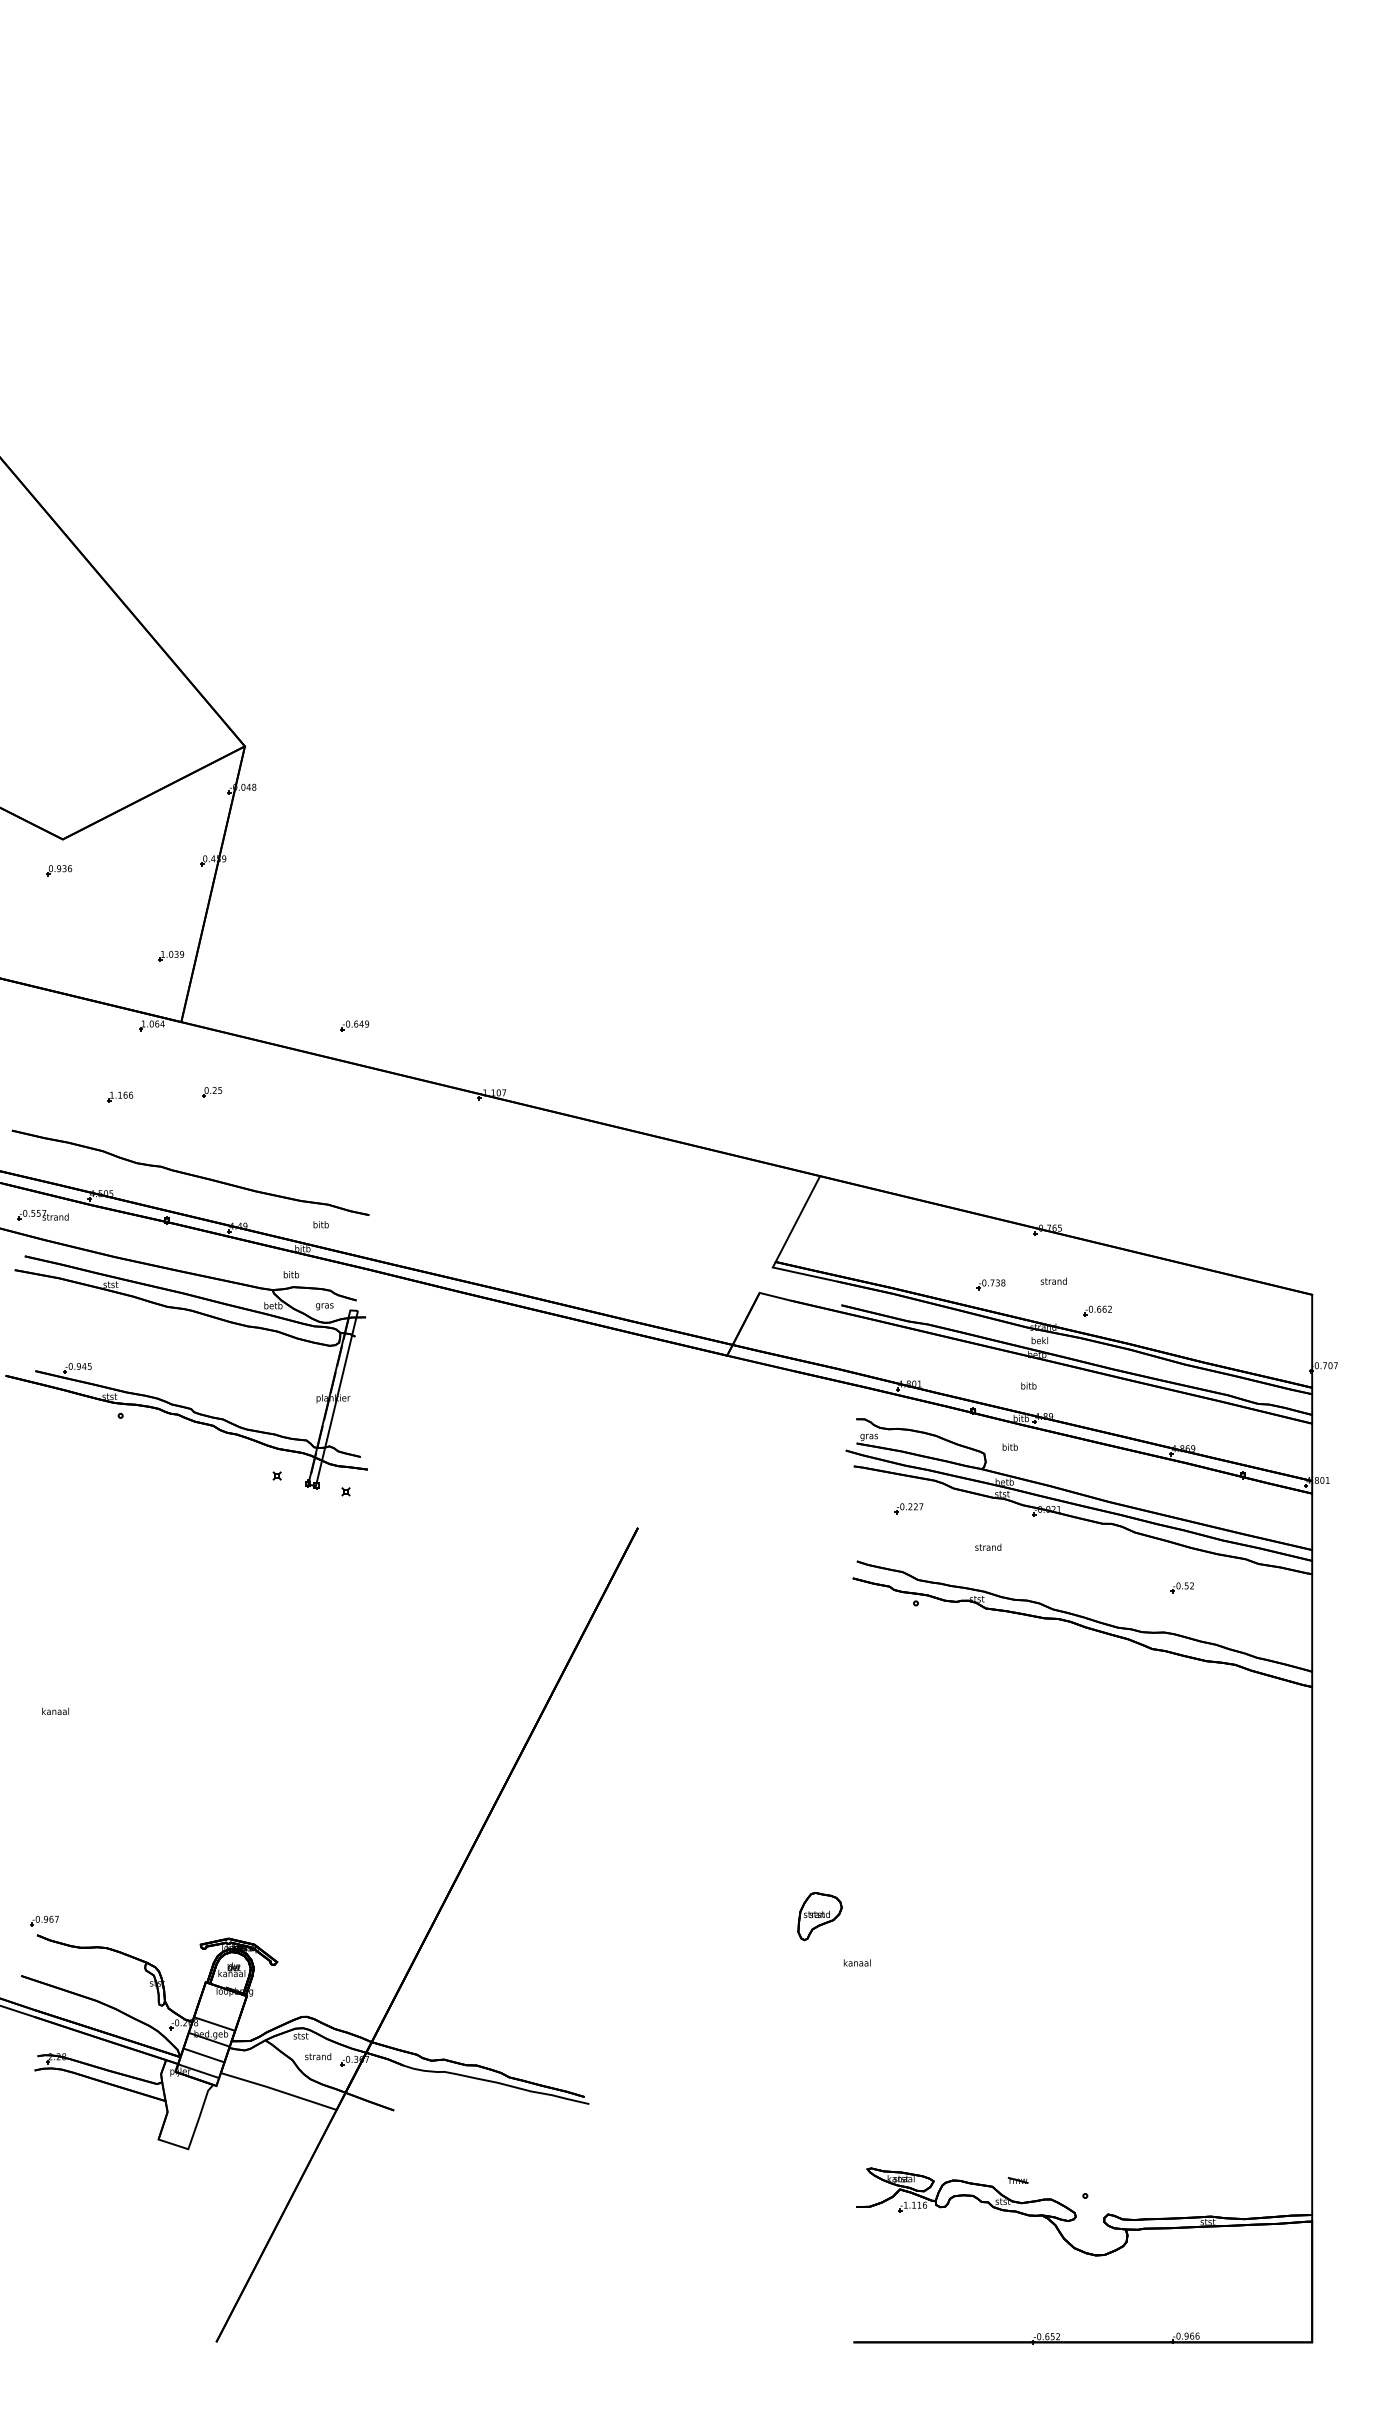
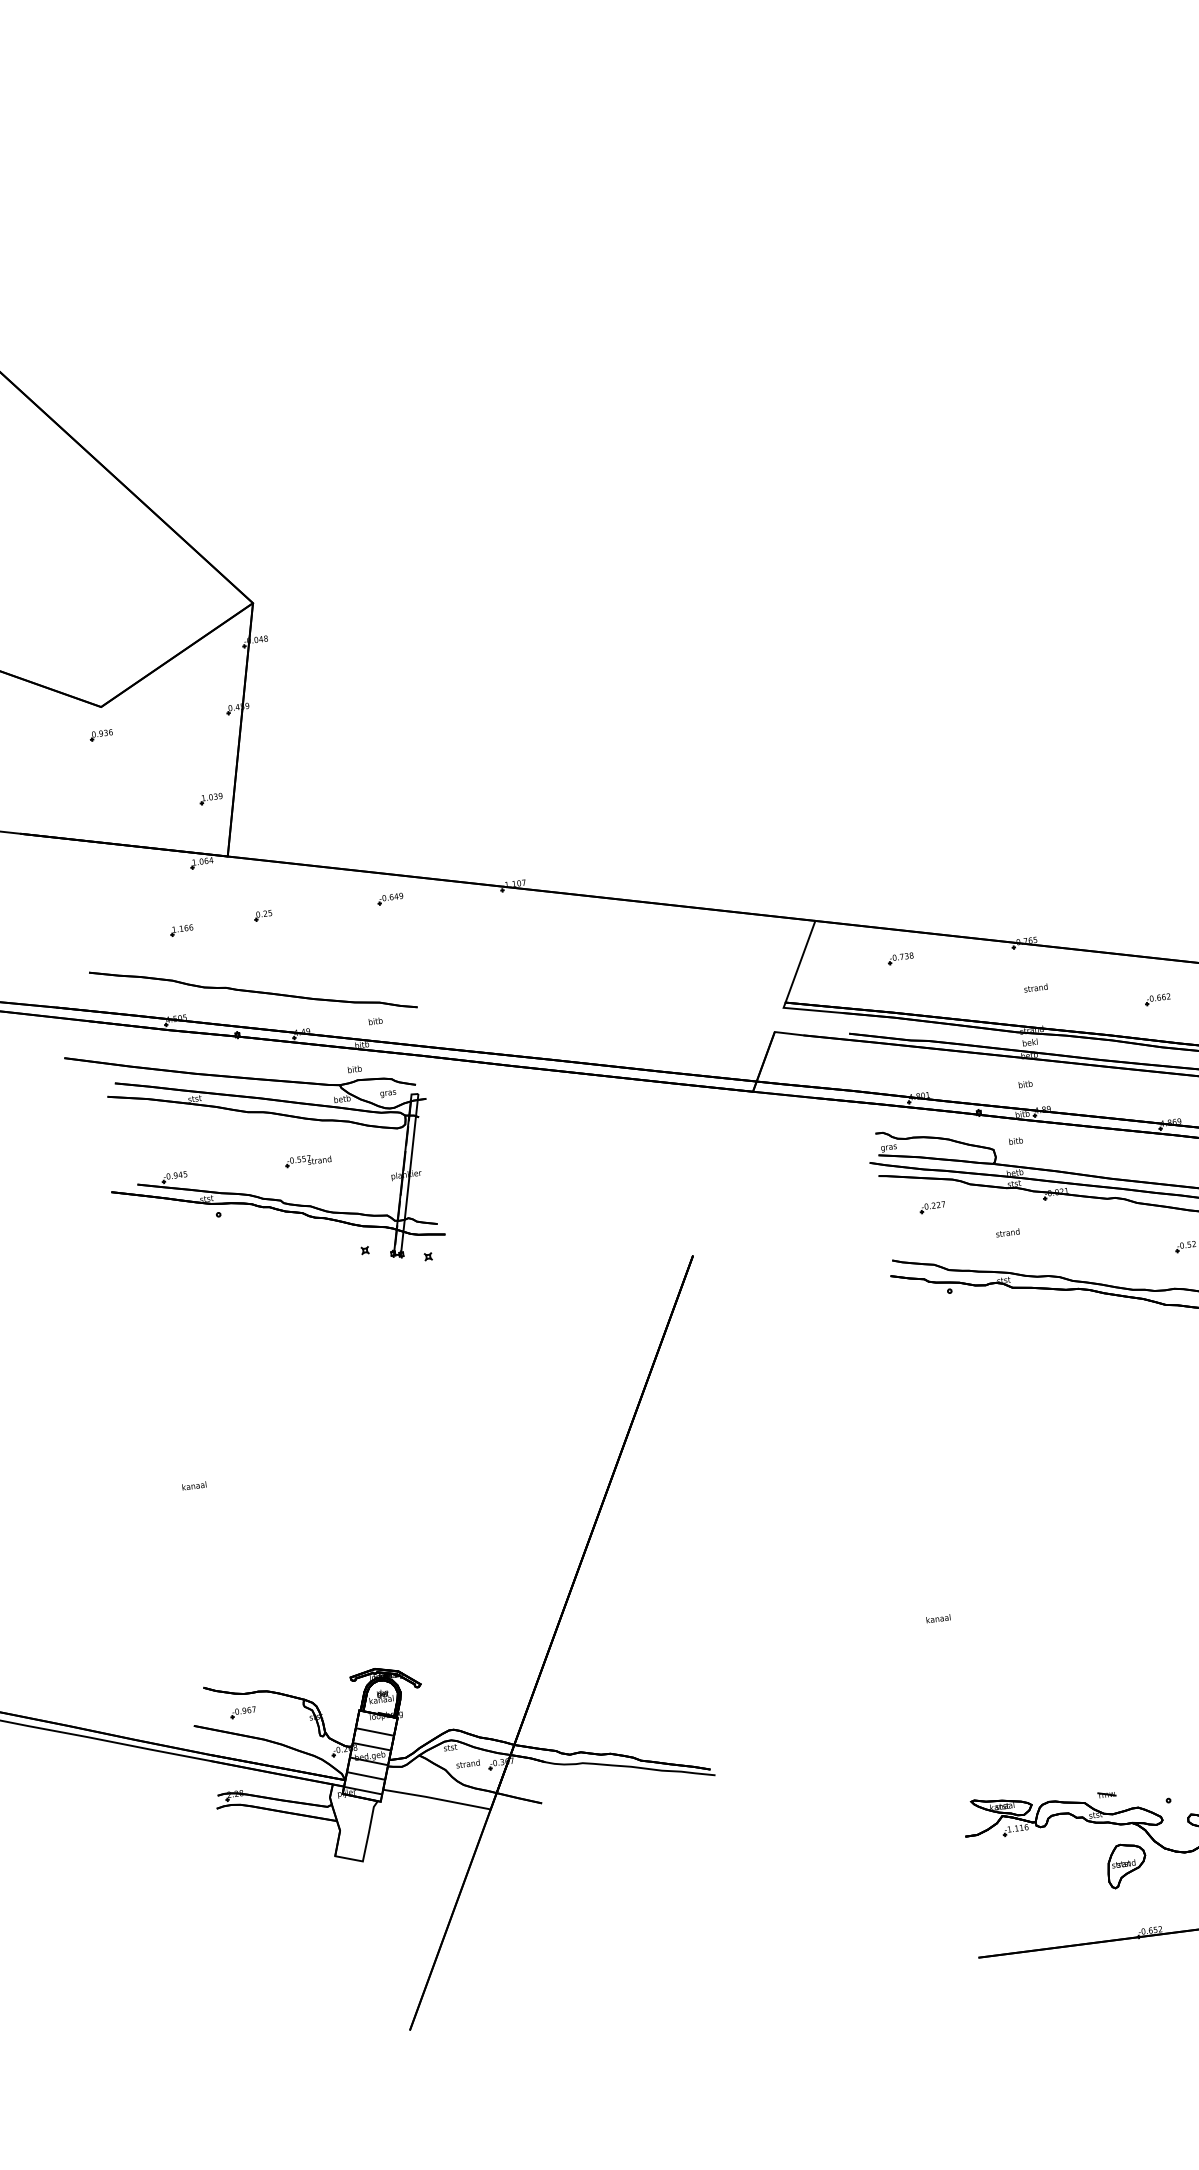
part: (354, 1025) -> (390, 898), moved
part: (42, 1214) -> (307, 1159), moved
part: (990, 1284) -> (900, 958), moved
part: (1097, 1310) -> (1157, 998), moved
part: (819, 1916) -> (1126, 1865), moved
part: (44, 1920) -> (243, 1711), moved
line: (219, 2007) -> (374, 1731), added

